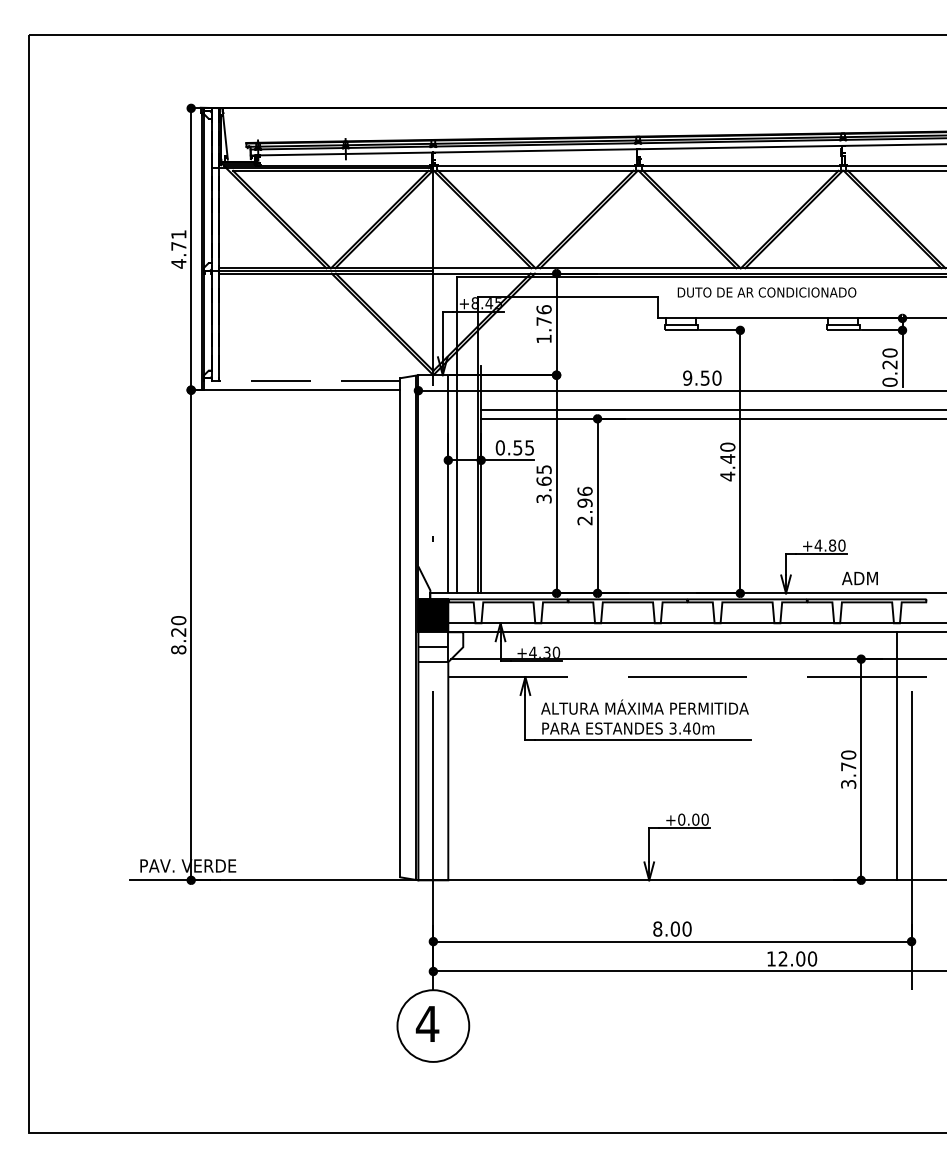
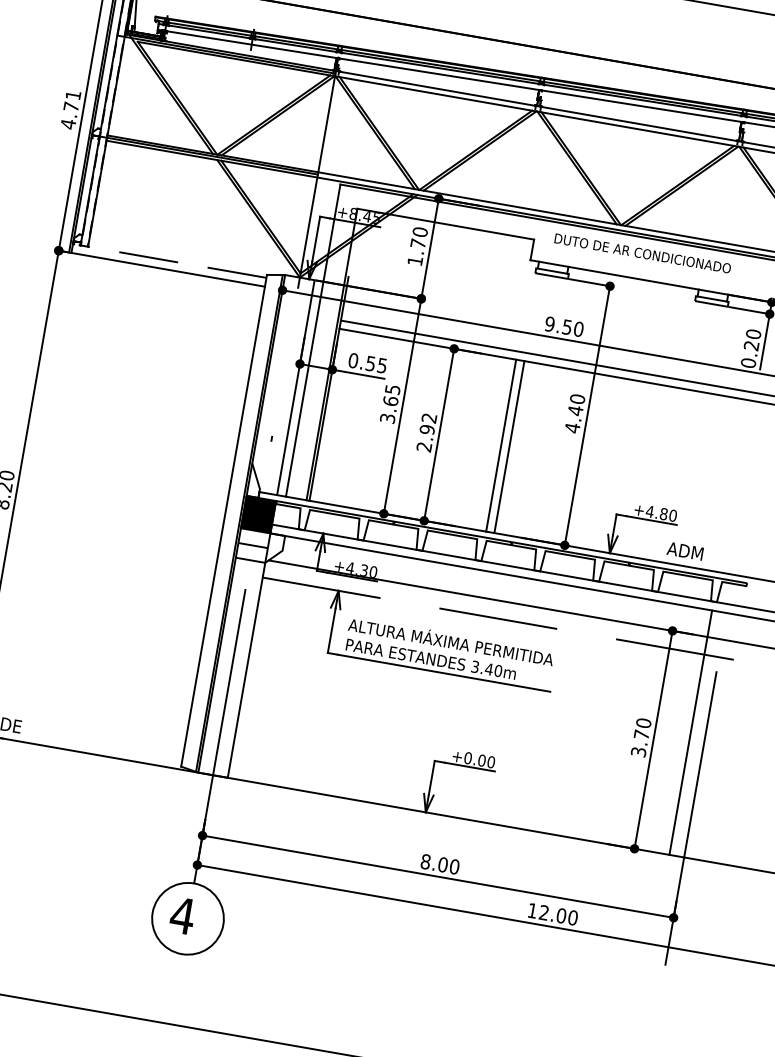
text: (543, 309) -> (419, 231), 1.76 -> 1.70
text: (584, 490) -> (428, 417), 2.96 -> 2.92
line: (660, 505) -> (501, 445), added
line: (668, 505) -> (509, 446), added

